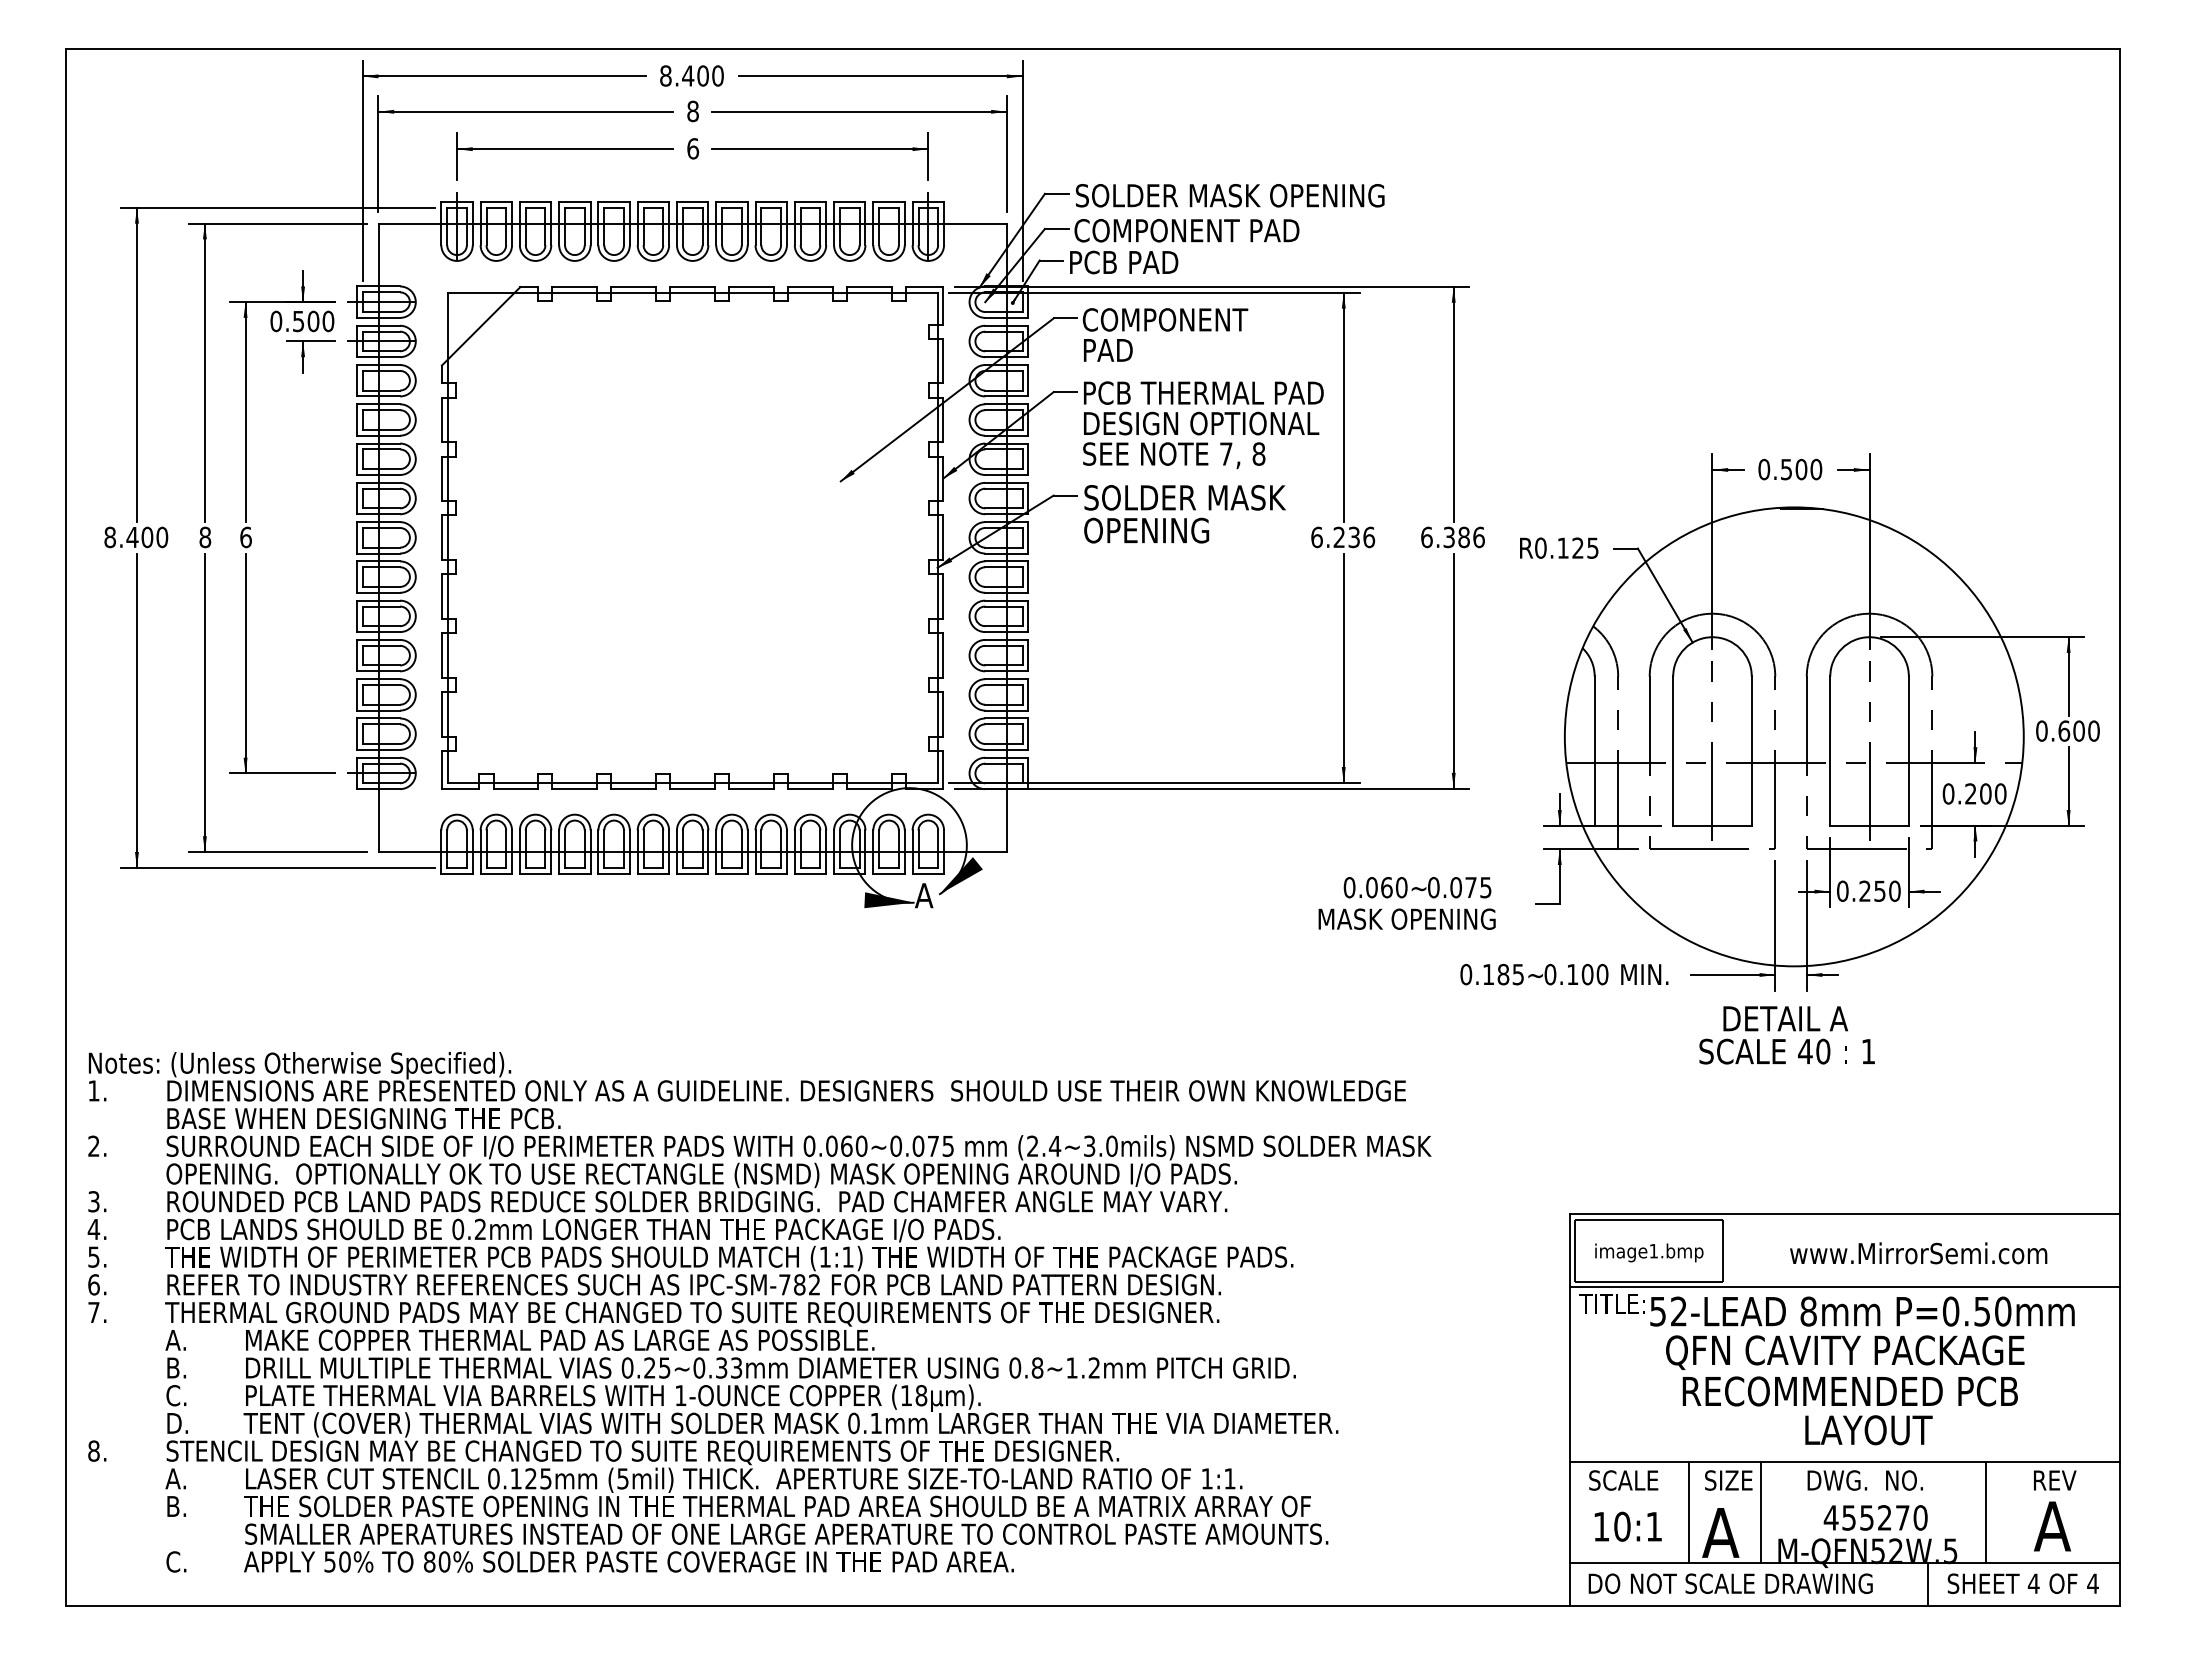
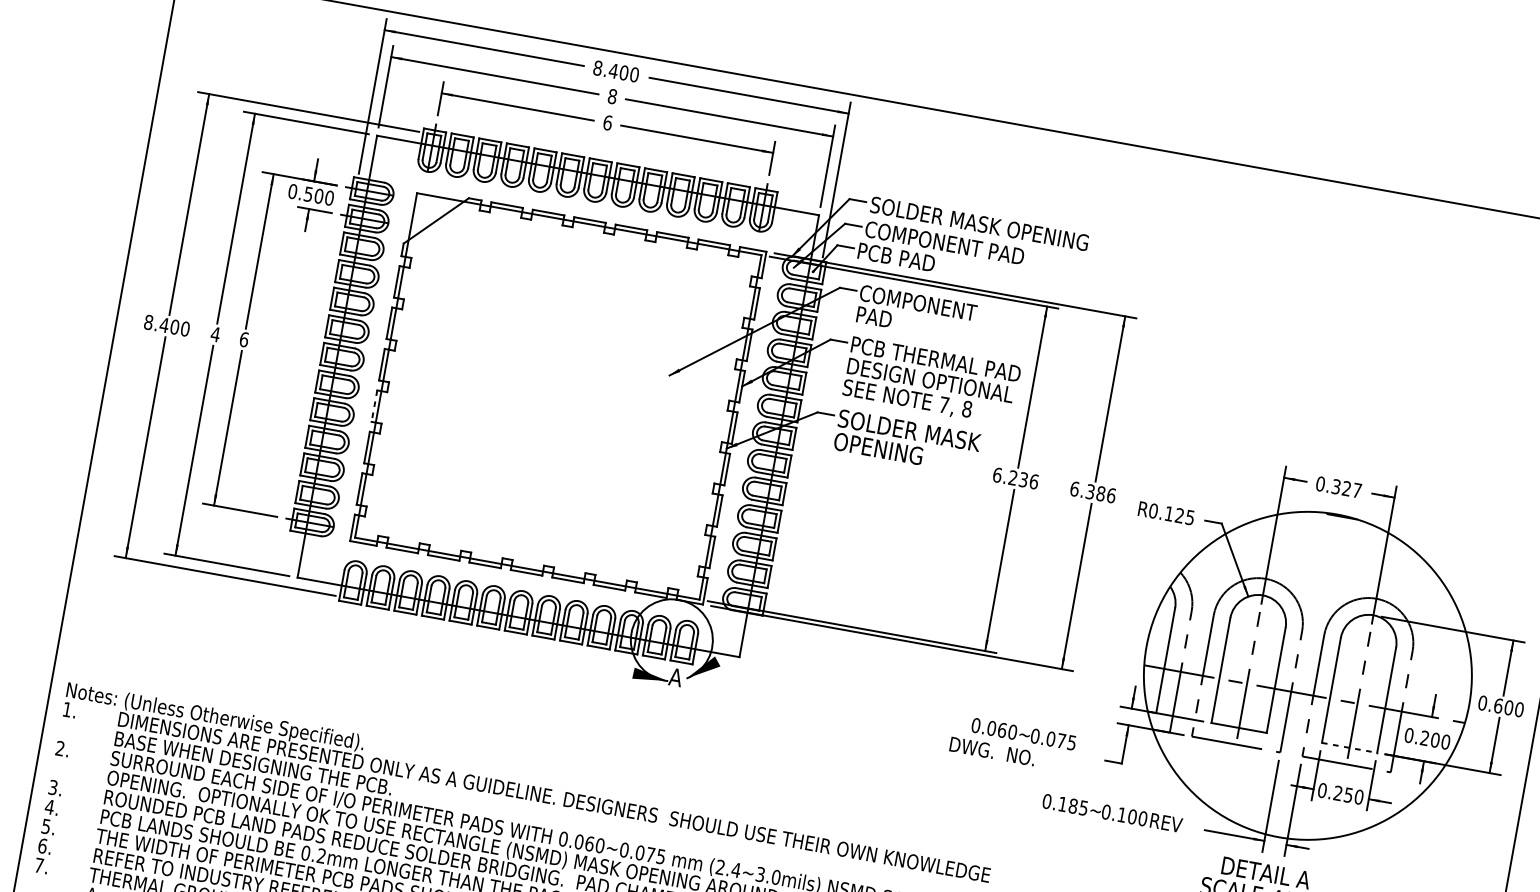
text: (1801, 469) -> (1346, 488), 0.500 -> 0.327
text: (205, 537) -> (215, 334), 8 -> 4
line: (441, 597) -> (374, 406), solid -> dashed
line: (1870, 825) -> (1350, 747), solid -> dashed
text: (1408, 918) -> (1013, 754), MASK OPENING -> DWG.  NO.
text: (1640, 974) -> (1169, 823), MIN. -> REV

